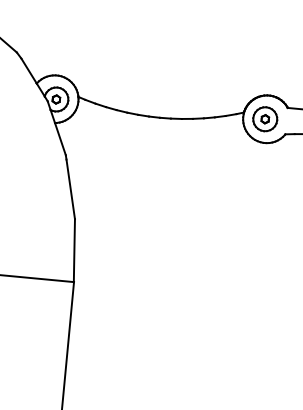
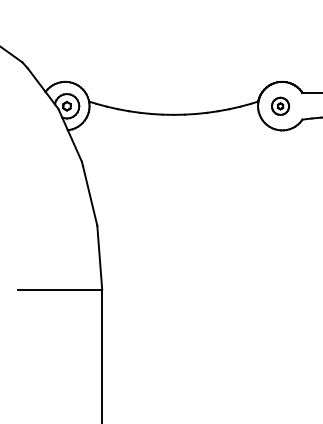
part: (265, 119) -> (280, 106), size x0.7

